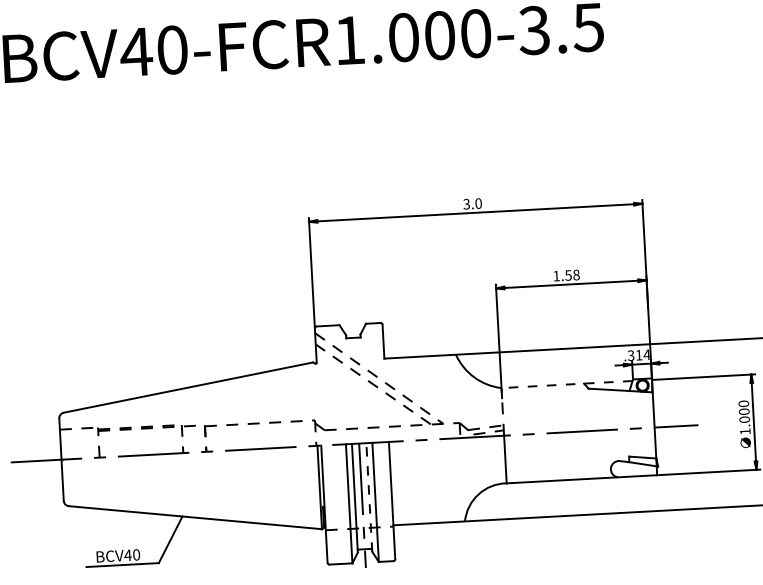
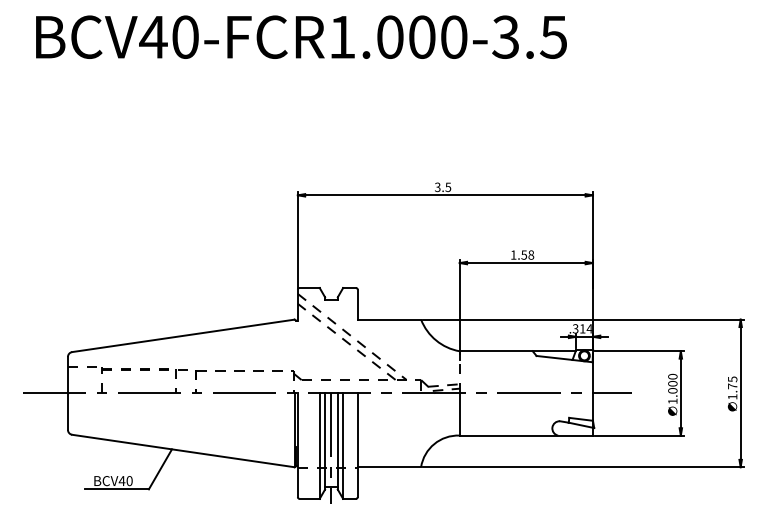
text: (478, 202) -> (448, 186), 3.0 -> 3.5
line: (566, 384) -> (517, 351), dashed -> solid
line: (368, 497) -> (337, 441), dashed -> solid

